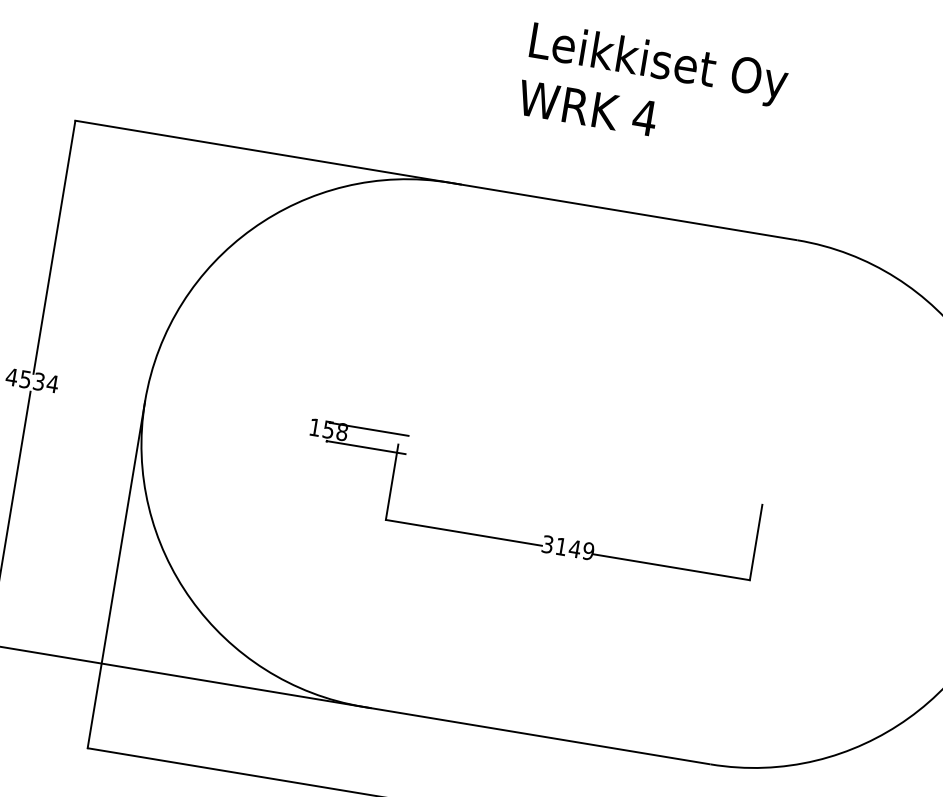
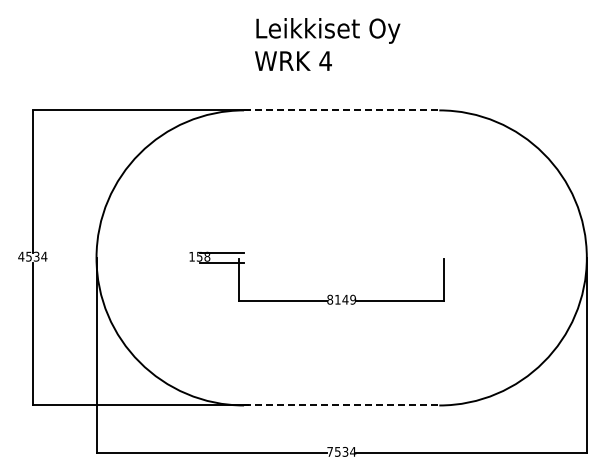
text: (653, 88) -> (327, 44), moved
line: (623, 211) -> (341, 110), solid -> dashed
text: (548, 544) -> (330, 299), 3149 -> 8149
line: (536, 735) -> (341, 405), solid -> dashed

